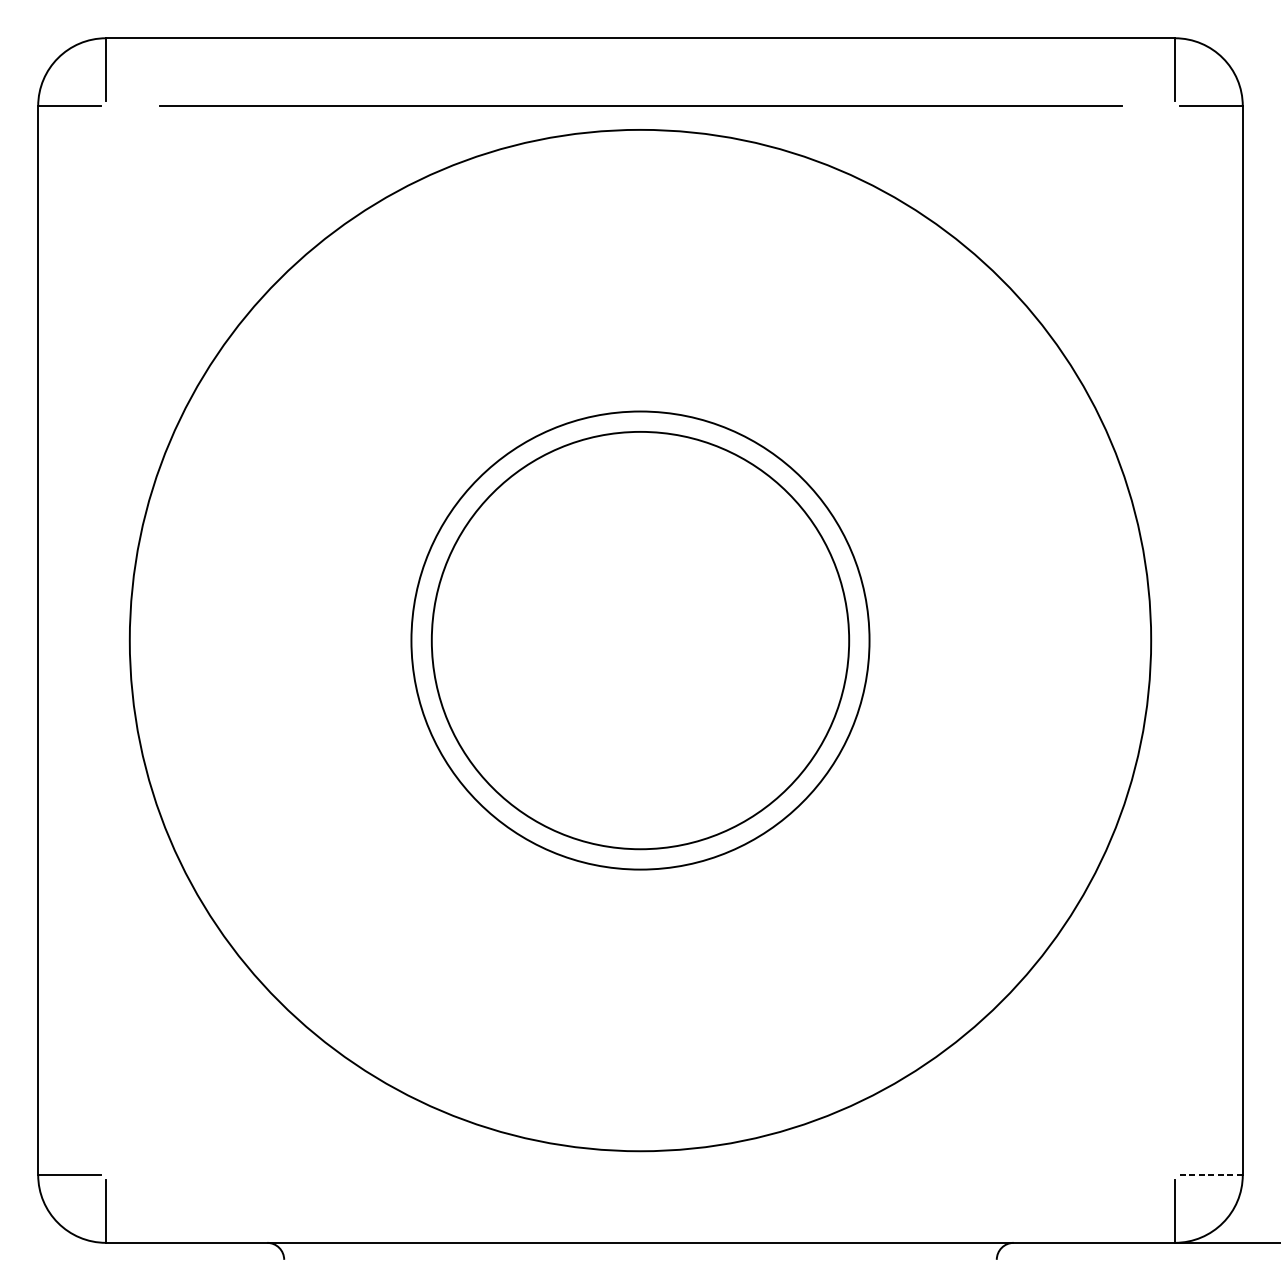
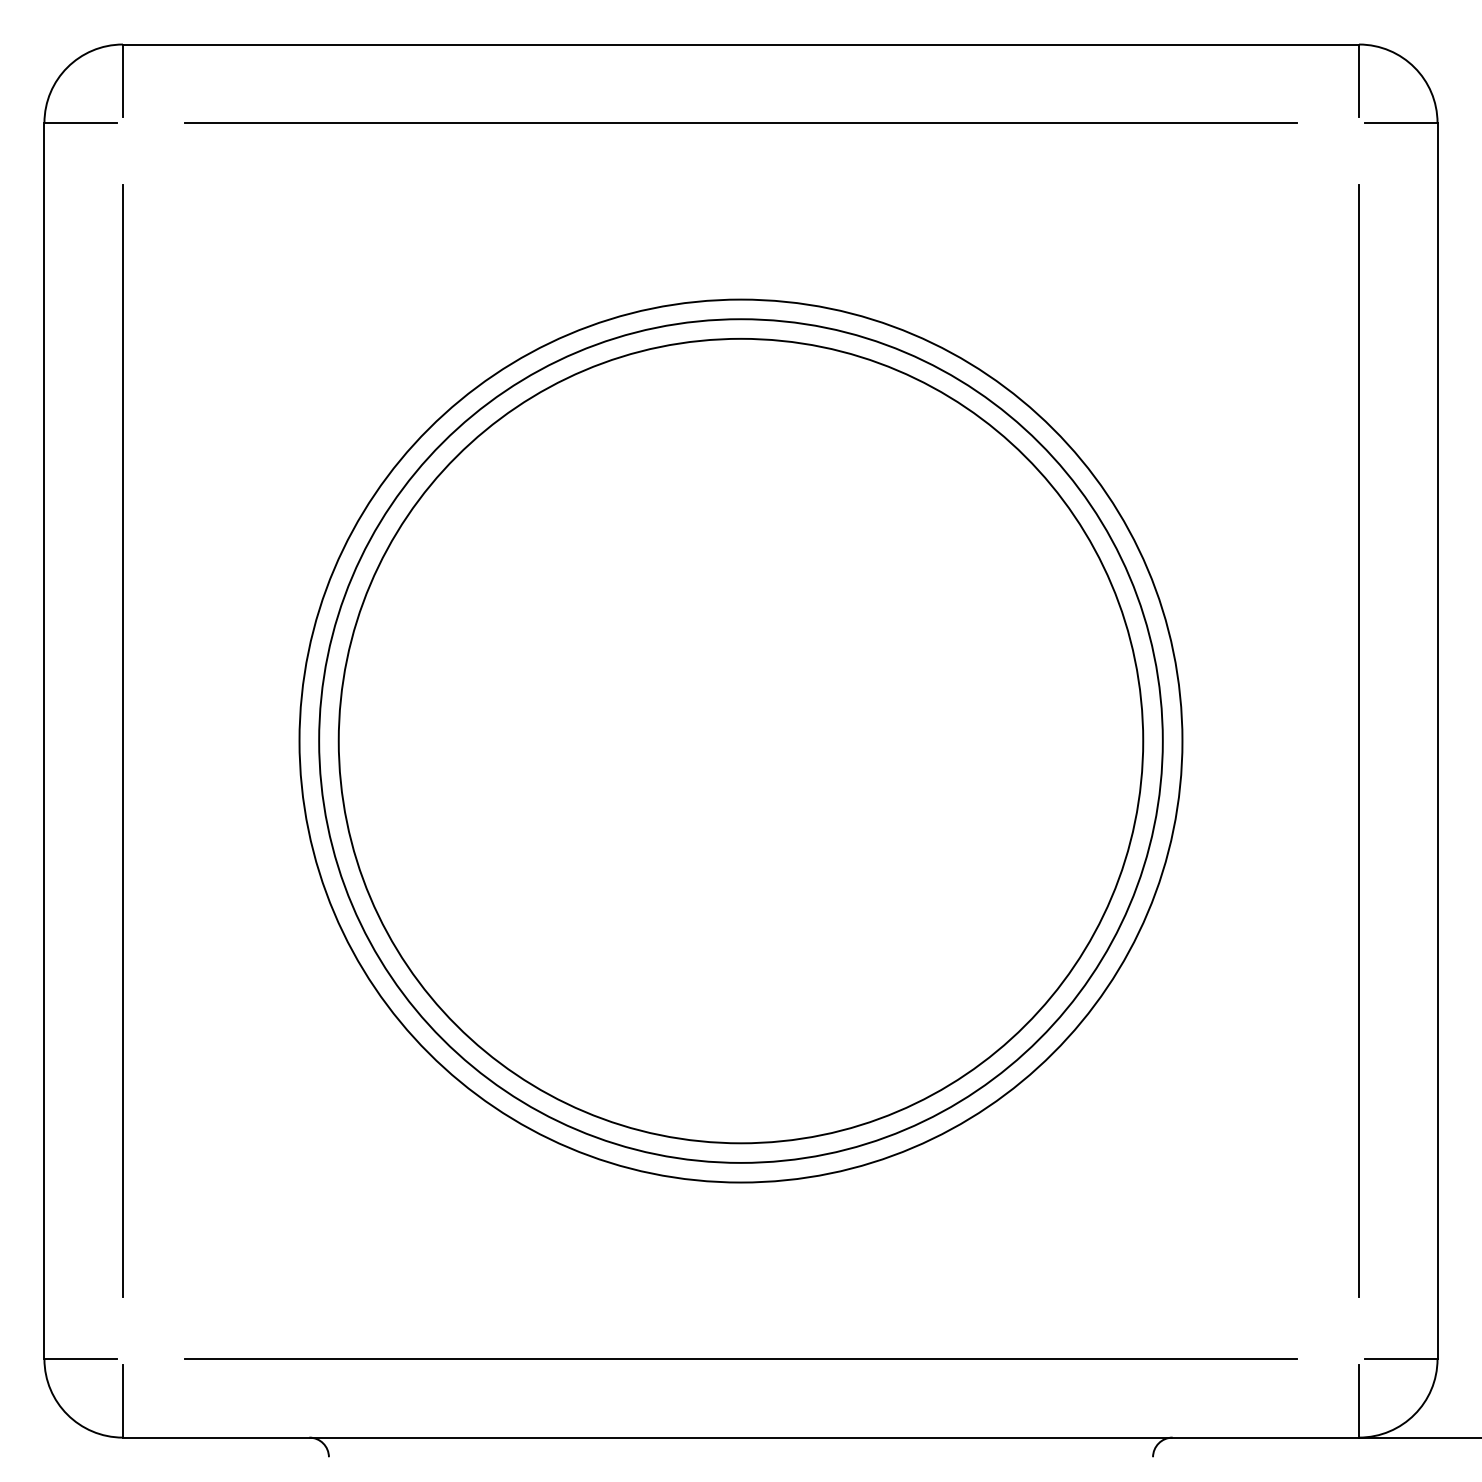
line: (105, 640) -> (122, 740), added
circle: (640, 640) -> (740, 740), size x0.71
circle: (640, 640) -> (740, 740), size x1.67
circle: (640, 640) -> (740, 740), size x1.67
line: (1175, 640) -> (1359, 740), added
line: (640, 1175) -> (740, 1359), added
line: (1210, 1175) -> (1400, 1359), dashed -> solid

